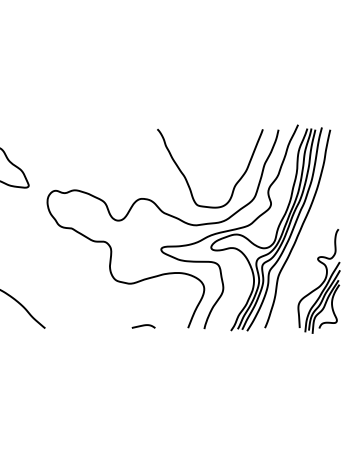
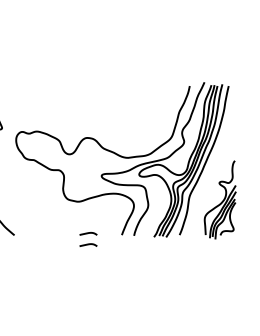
curve: (187, 180) -> (121, 124), removed
curve: (143, 341) -> (88, 245), added

